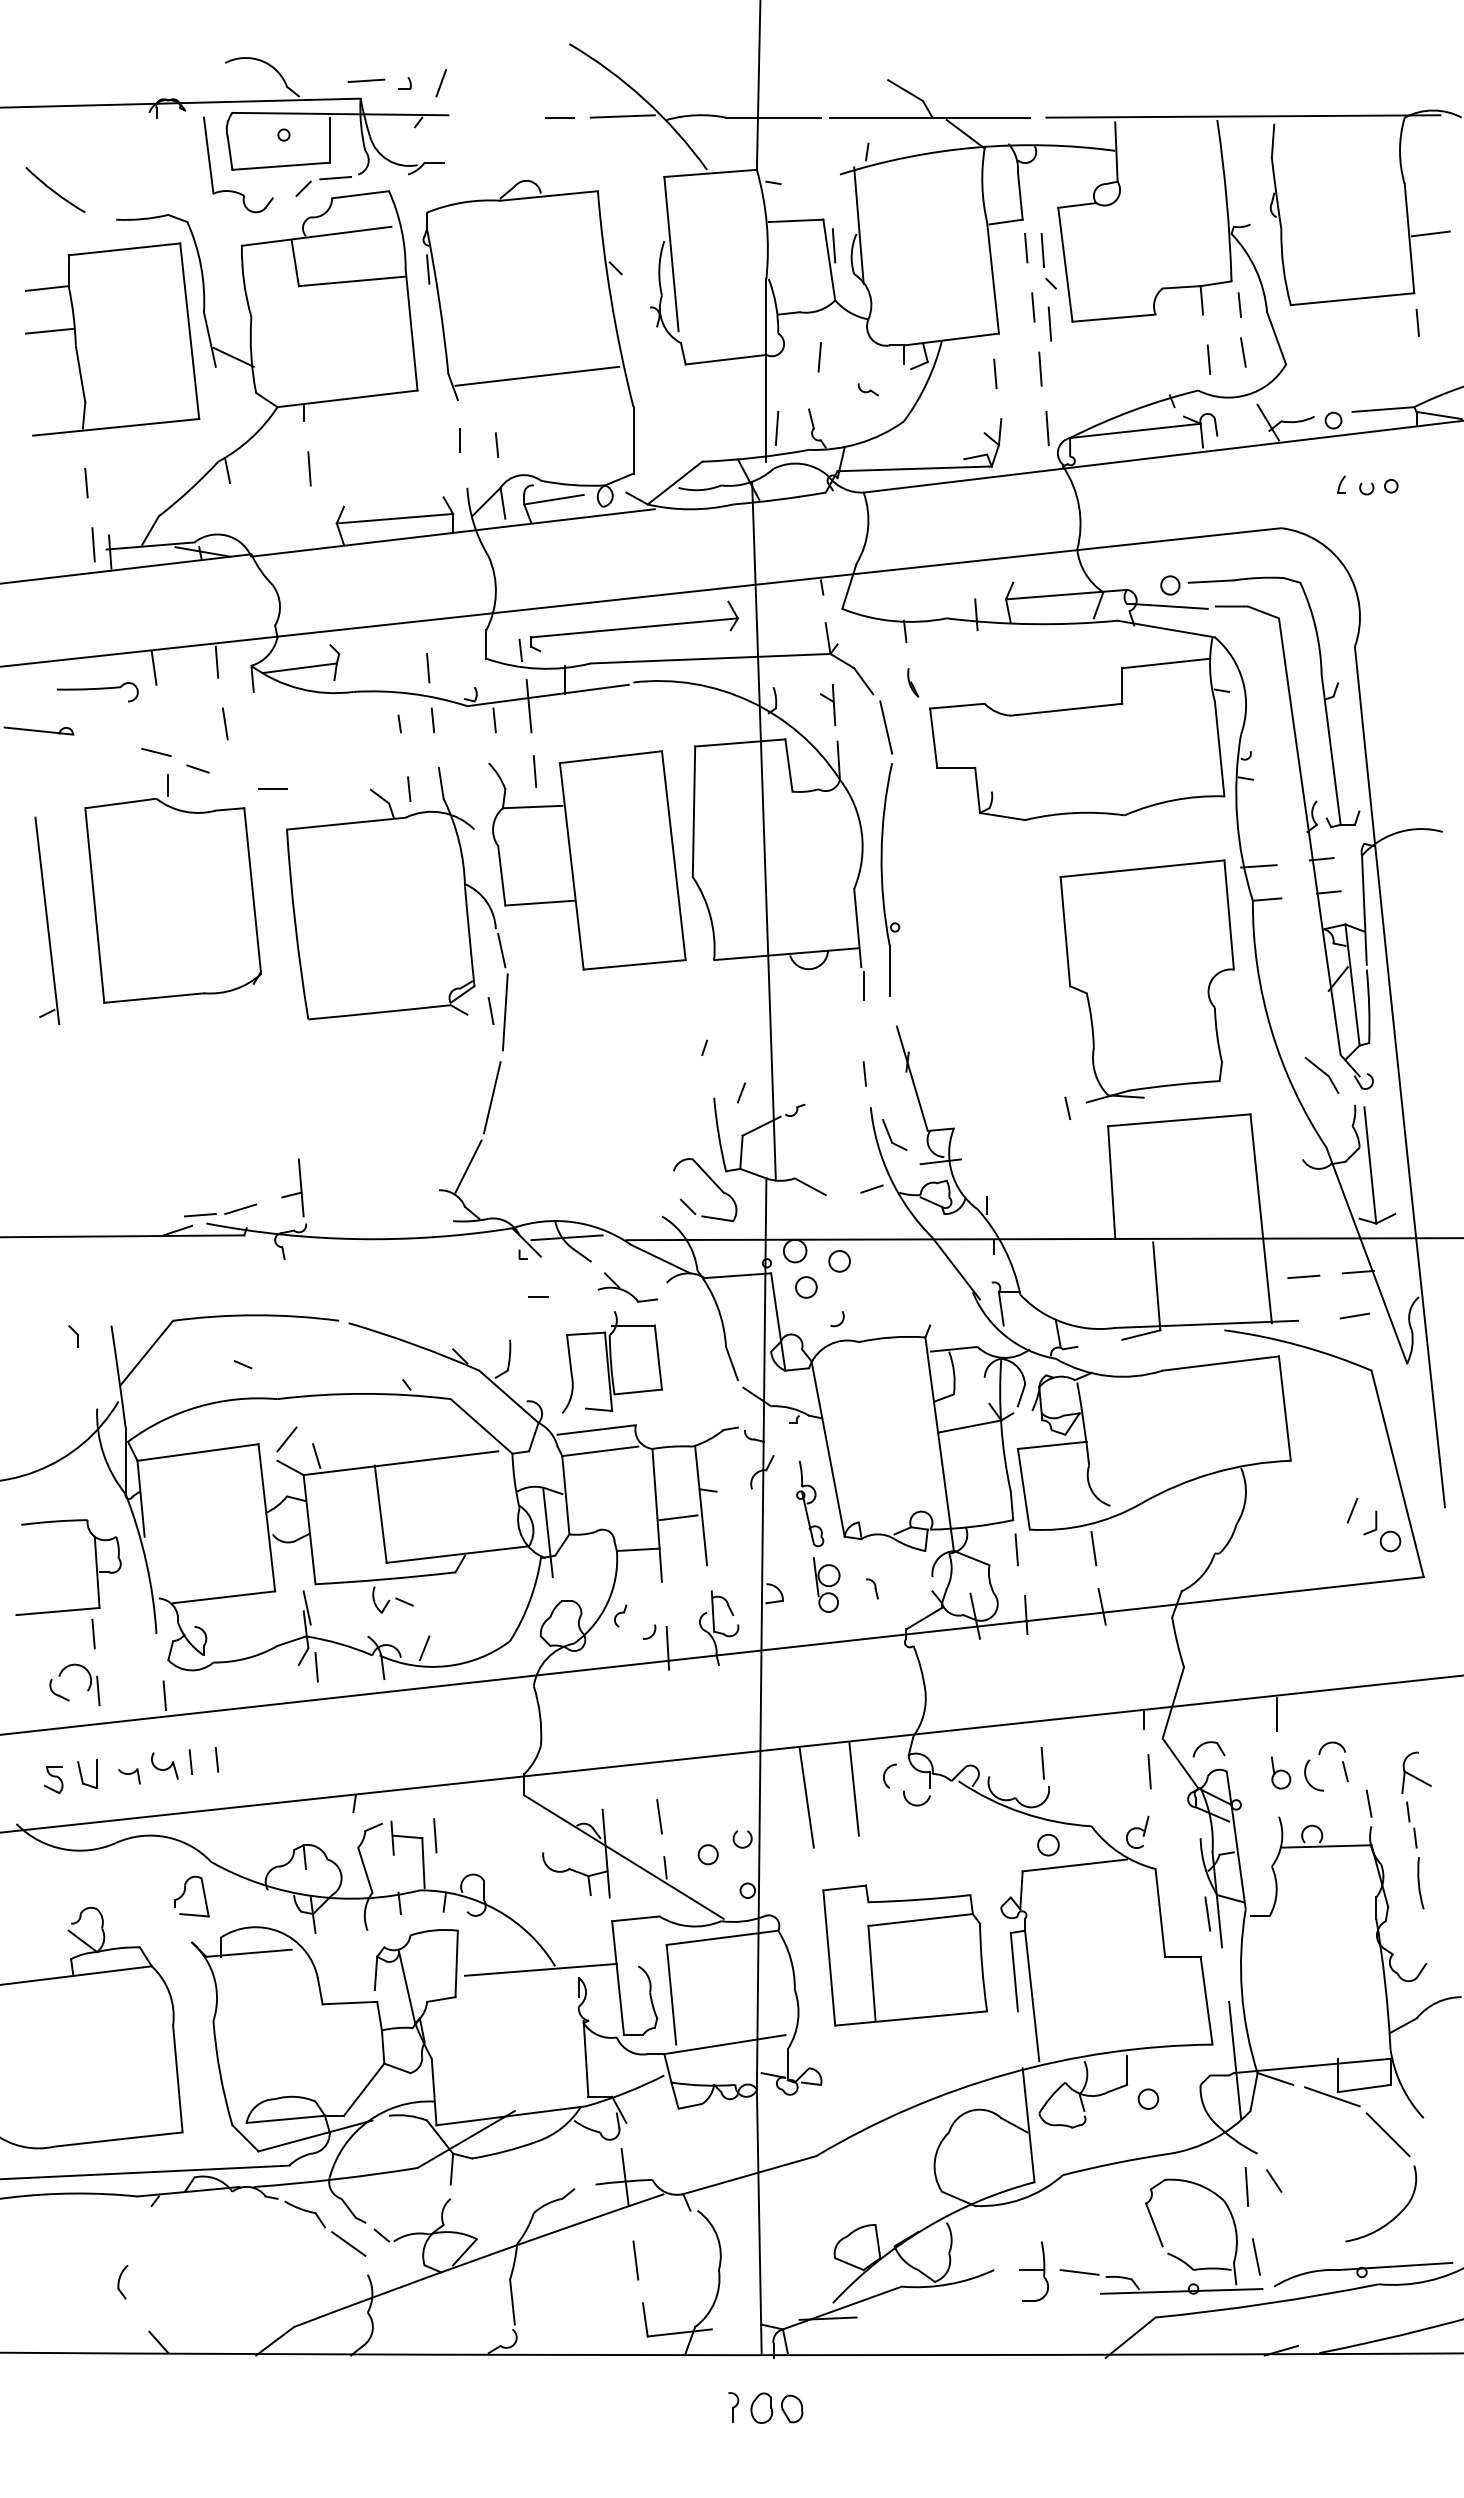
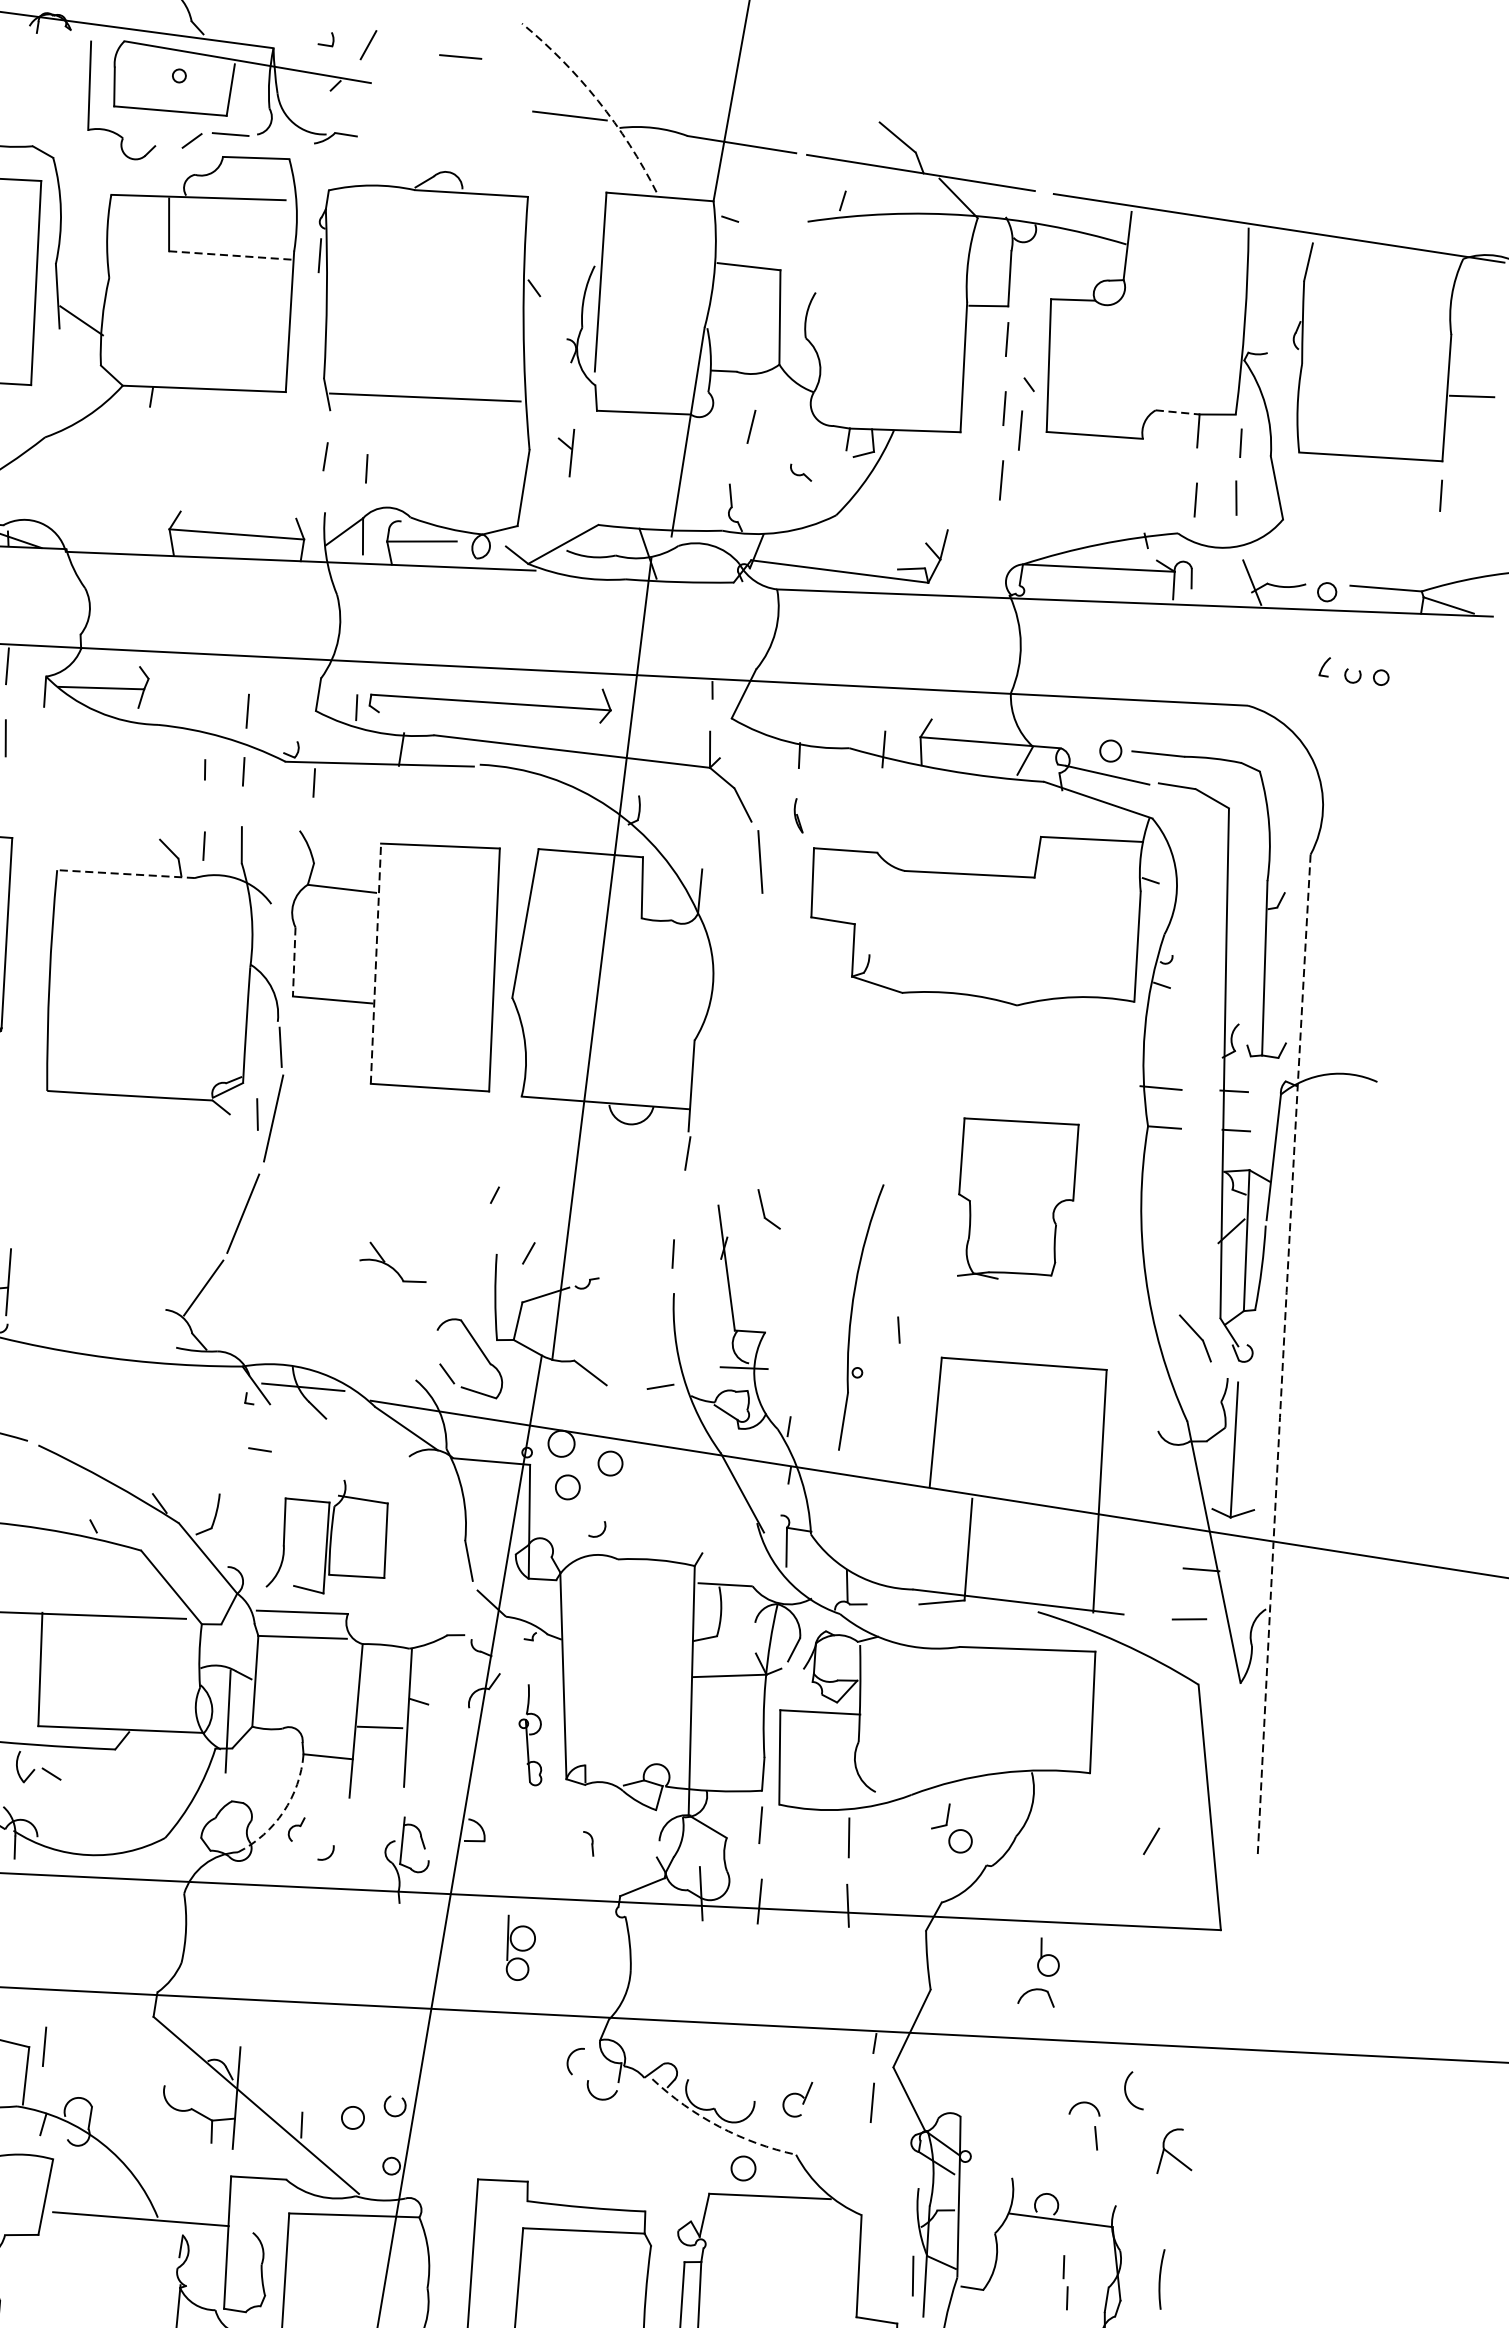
line: (366, 80) -> (460, 56), moved
arc: (644, 99) -> (597, 100), solid -> dashed
line: (559, 117) -> (497, 105), removed
line: (858, 225) -> (819, 283), removed
line: (833, 245) -> (787, 301), removed
line: (1042, 250) -> (1025, 345), removed
line: (352, 281) -> (231, 255), solid -> dashed
line: (1182, 287) -> (1178, 412), solid -> dashed
line: (995, 373) -> (949, 477), removed
line: (777, 428) -> (690, 500), removed
line: (1047, 428) -> (998, 549), removed
line: (309, 468) -> (148, 461), removed
line: (227, 471) -> (53, 450), removed
part: (827, 704) -> (564, 451), moved
line: (528, 706) -> (355, 773), removed
line: (534, 771) -> (350, 848), removed
line: (272, 789) -> (47, 821), removed
line: (346, 823) -> (126, 873), solid -> dashed
line: (571, 866) -> (375, 963), solid -> dashed
line: (501, 875) -> (293, 961), solid -> dashed
part: (883, 882) -> (852, 1319), moved
part: (1146, 981) -> (1011, 1199), size x0.6
arc: (1399, 1077) -> (1283, 1354), solid -> dashed
part: (894, 1134) -> (769, 1208), moved
line: (1303, 1276) -> (1137, 1564), removed
part: (627, 1287) -> (393, 1263), moved
part: (1382, 1531) -> (953, 1828), moved
part: (826, 1584) -> (518, 1948), moved
arc: (607, 1602) -> (283, 1811), solid -> dashed
line: (667, 1647) -> (343, 1873), removed
line: (424, 1648) -> (66, 1830), removed
line: (1276, 1714) -> (1027, 2060), removed
part: (1208, 1749) -> (1036, 1997), moved
line: (1042, 1762) -> (751, 2072), removed
part: (1281, 1772) -> (1049, 1957), moved
arc: (1307, 1778) -> (1126, 2092), moved
line: (853, 1789) -> (530, 2069), removed
line: (806, 1797) -> (475, 2070), removed
line: (1368, 1803) -> (1116, 2178), removed
arc: (1022, 1812) -> (719, 2126), solid -> dashed
line: (659, 1816) -> (304, 2065), removed
part: (1411, 1824) -> (1065, 2281), moved
part: (1137, 1831) -> (796, 2097), moved

